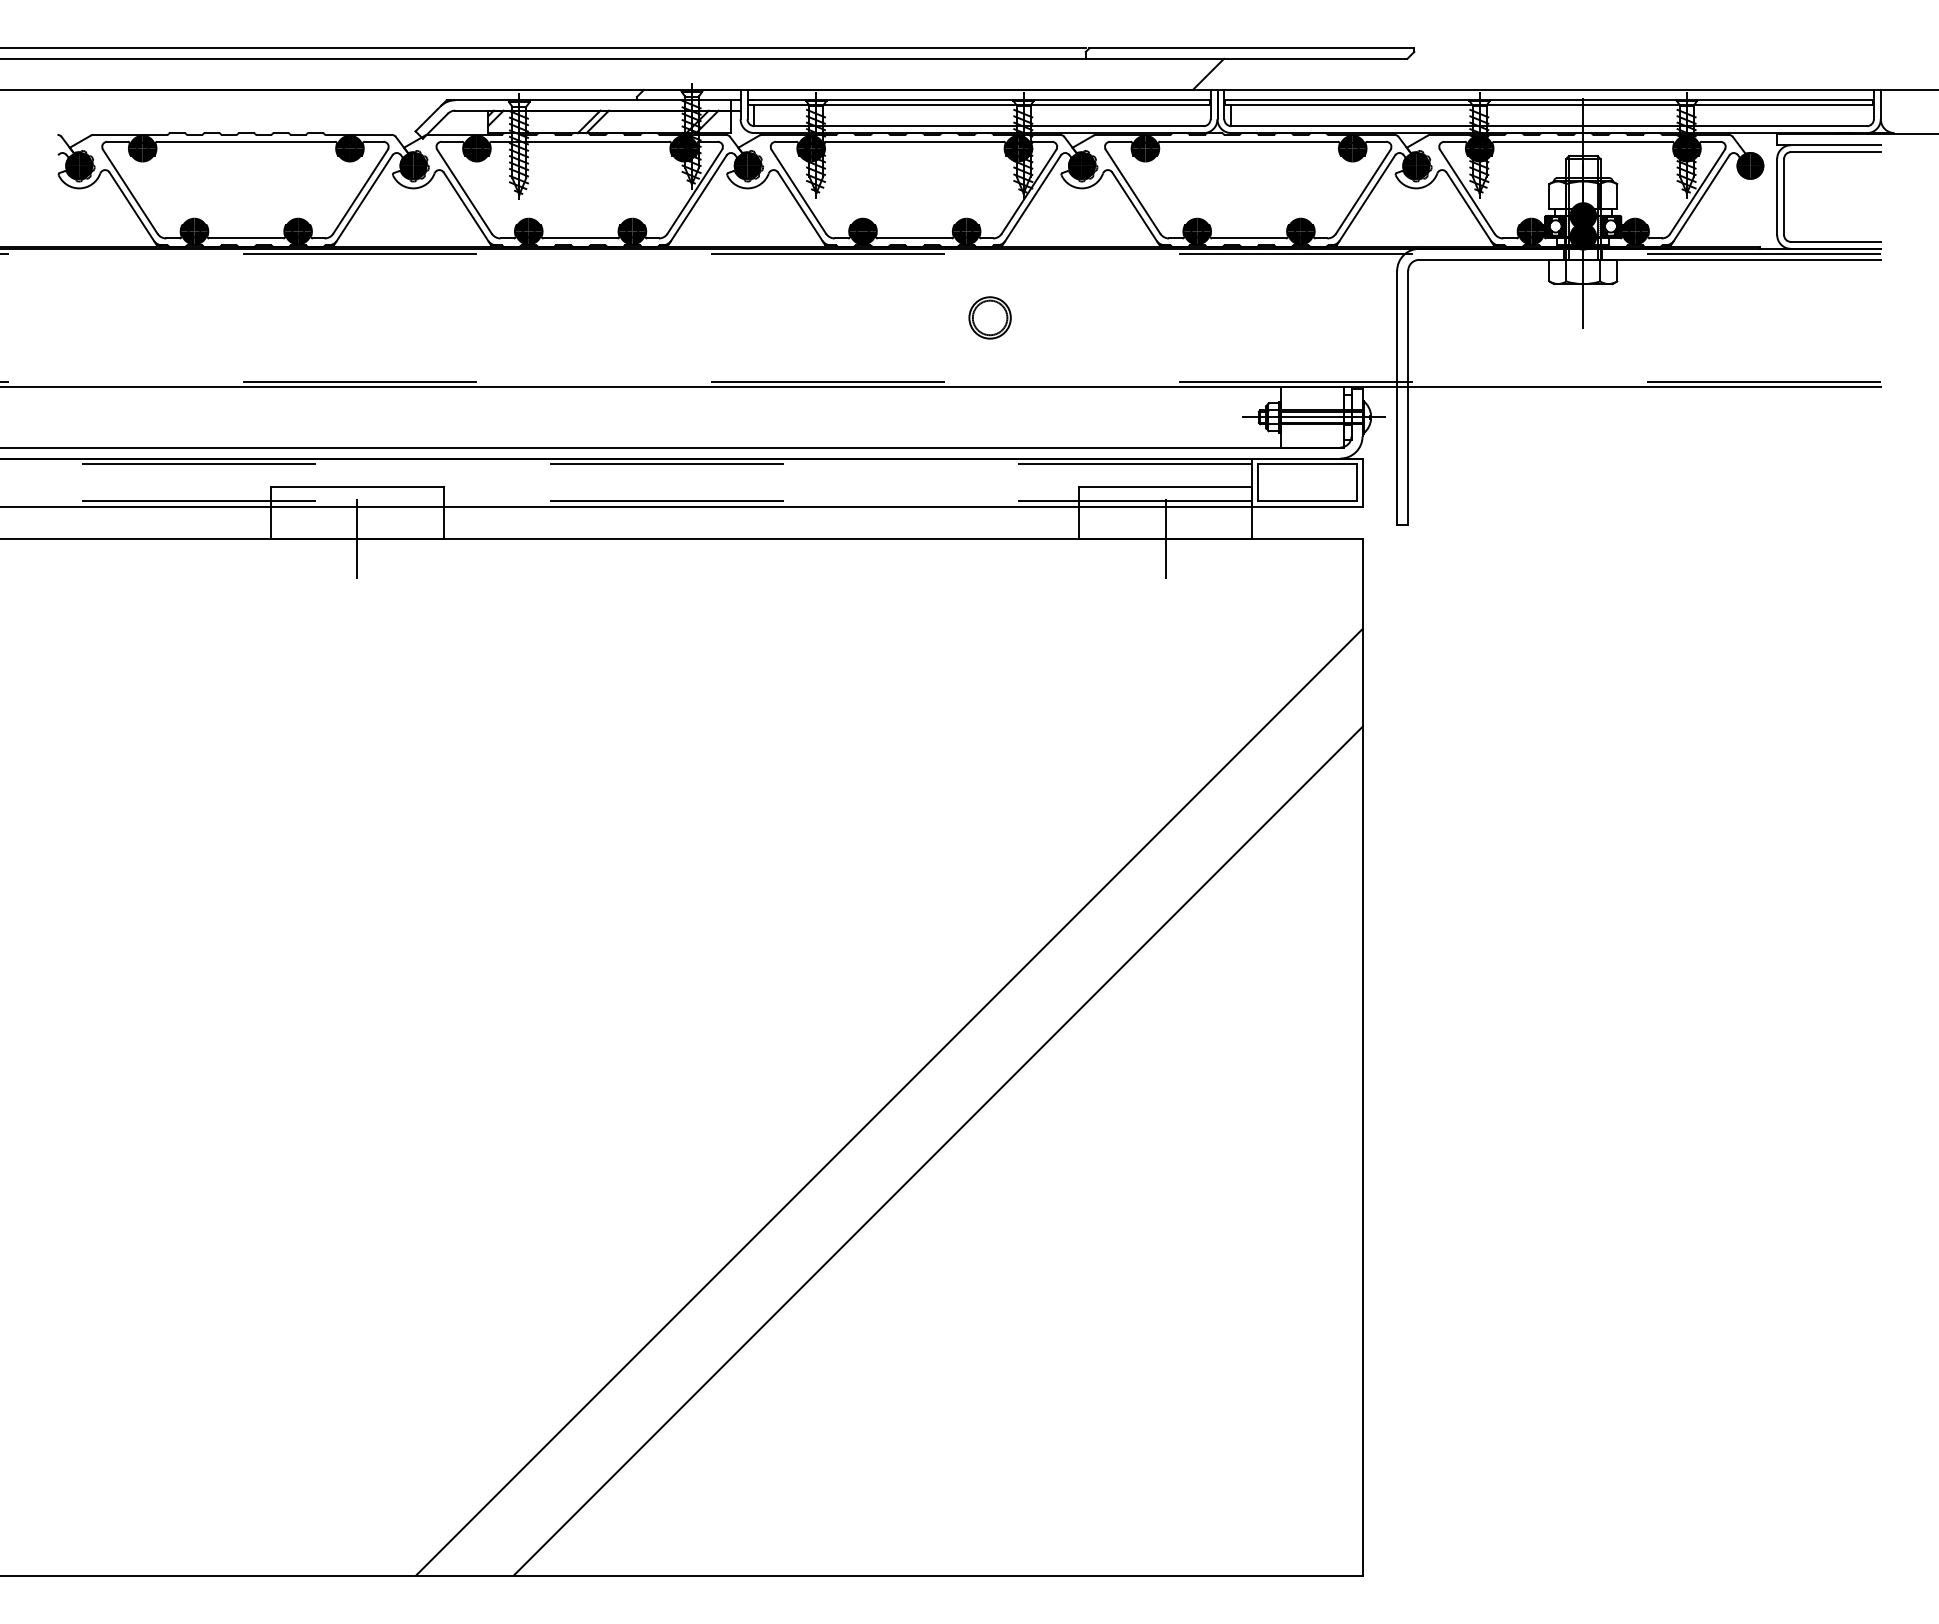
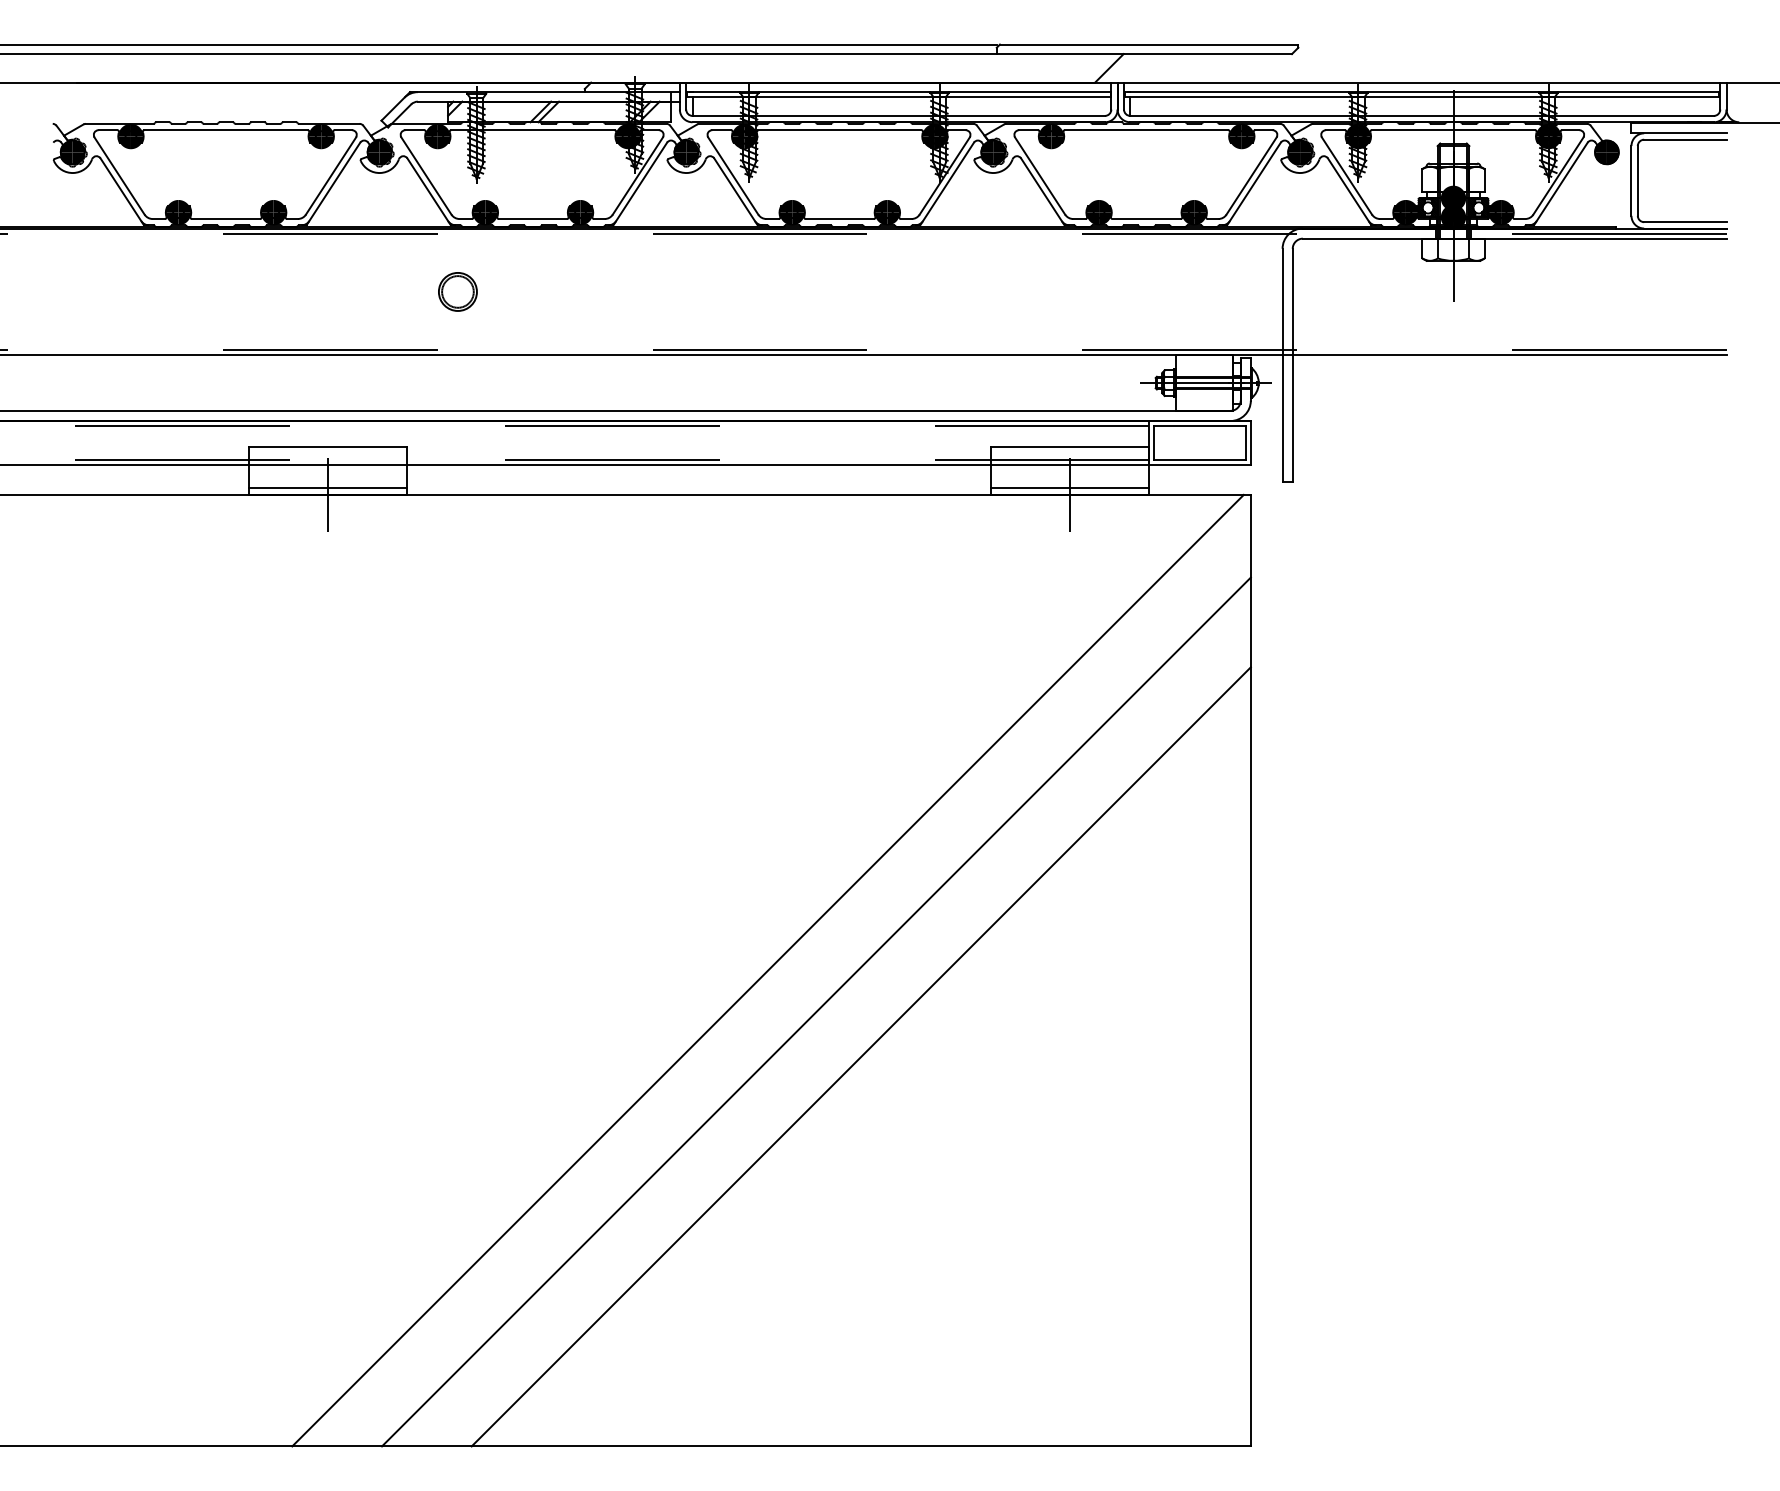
part: (989, 317) -> (457, 291), moved
line: (356, 530) -> (327, 487), added
line: (1165, 530) -> (1069, 487), added
line: (836, 1057) -> (767, 970), added

